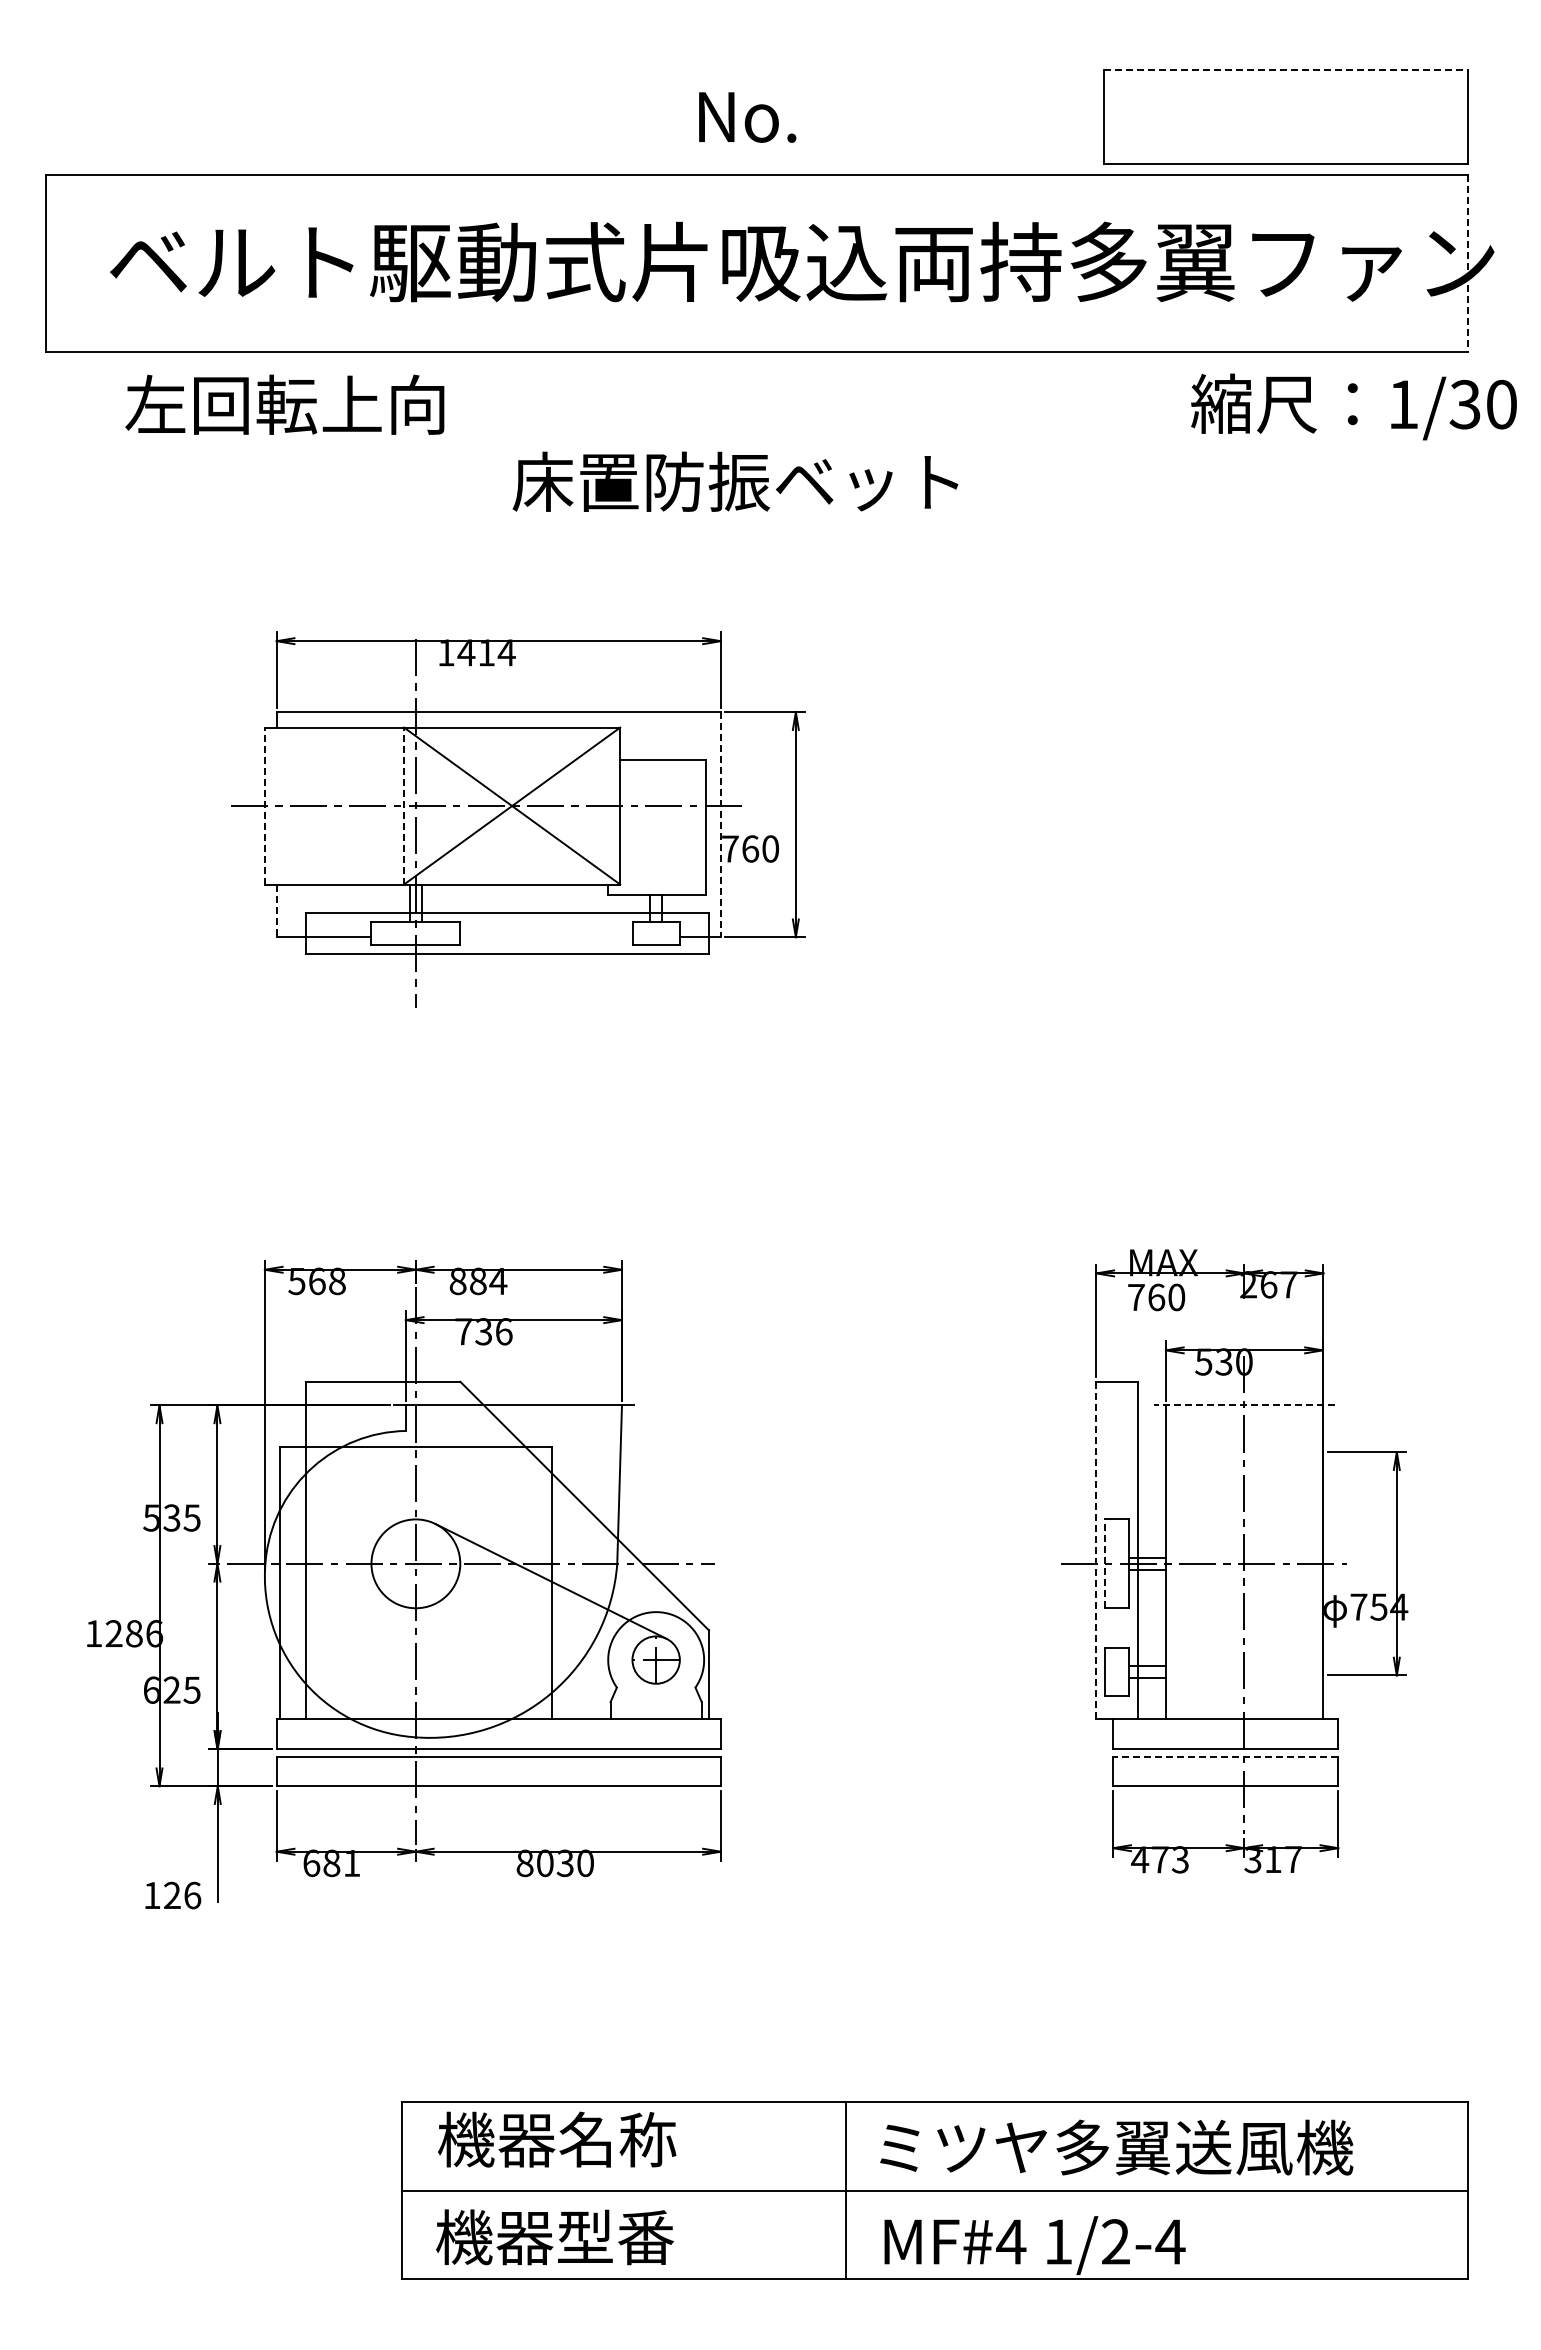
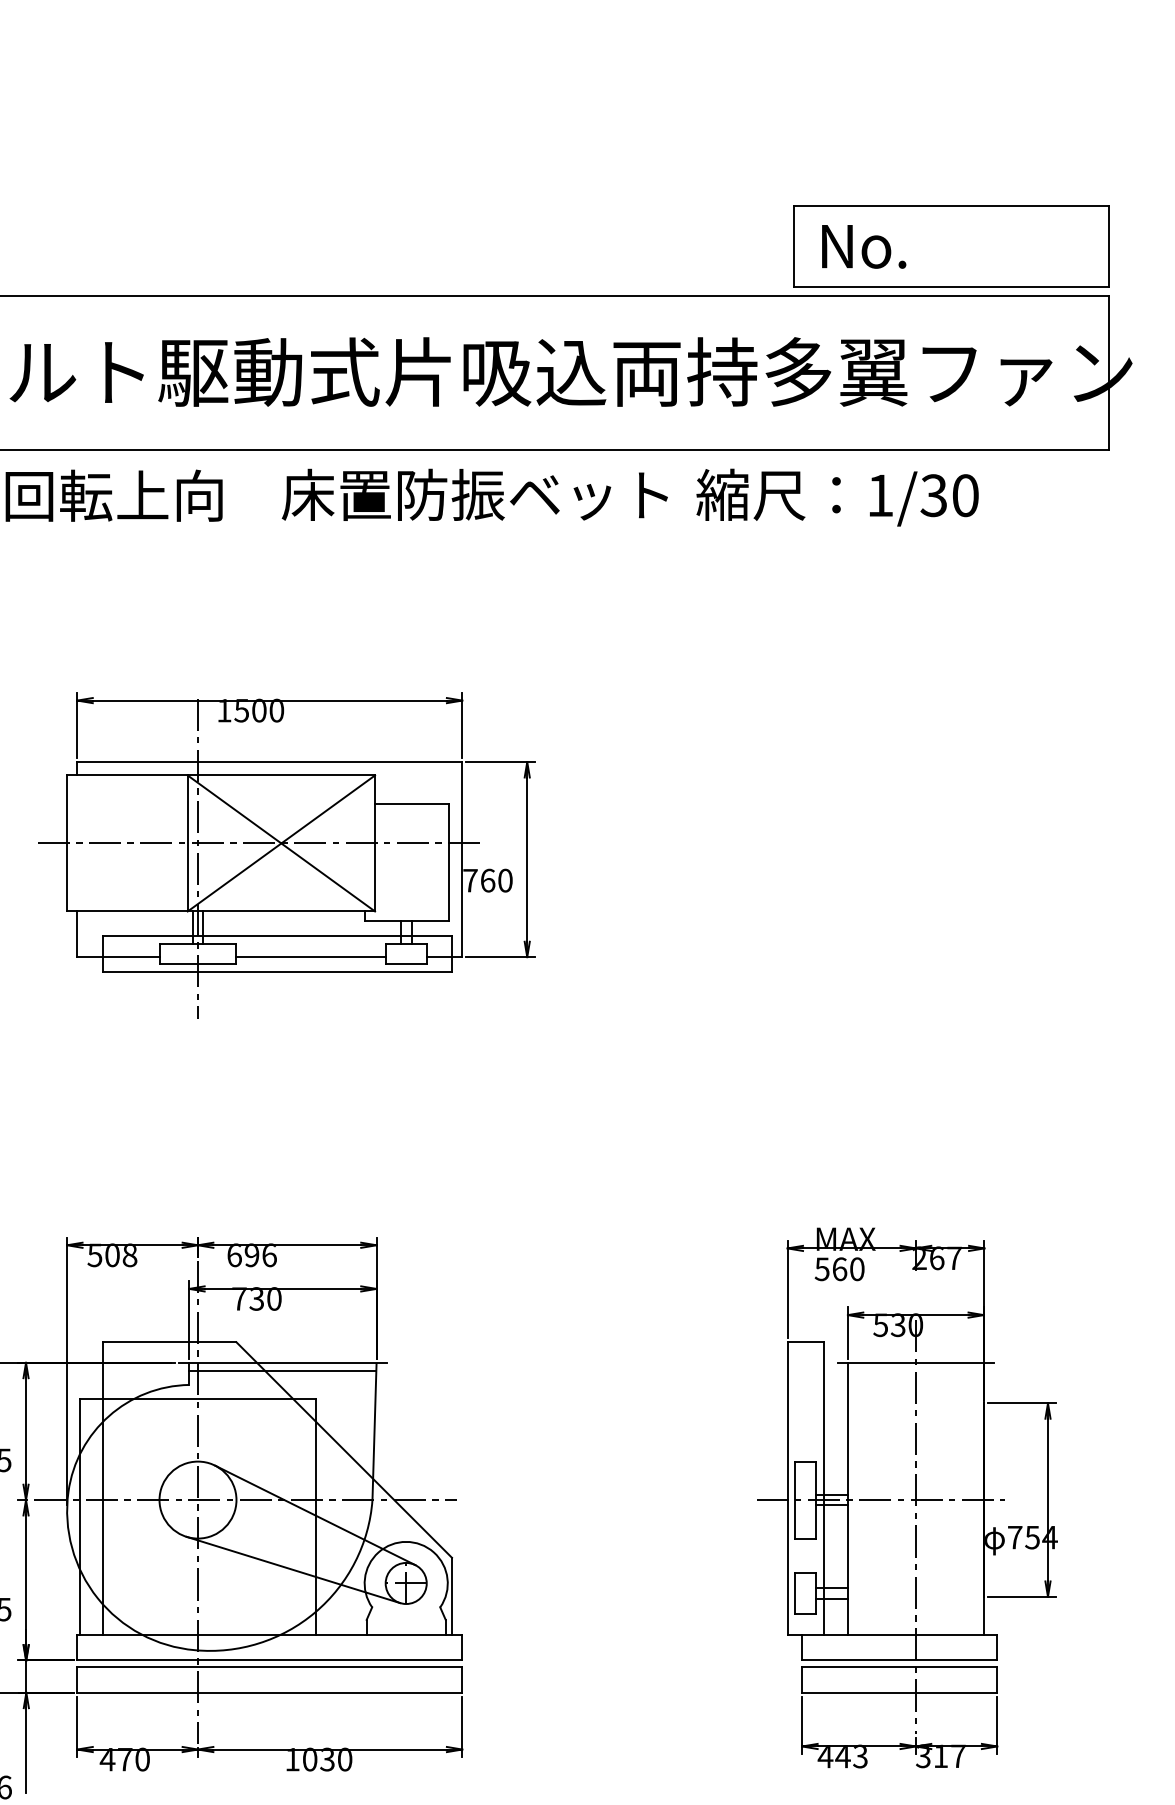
line: (1285, 70) -> (951, 206), dashed -> solid
text: (747, 117) -> (864, 246), moved
line: (1467, 263) -> (1109, 373), dashed -> solid
text: (1353, 406) -> (837, 497), moved
text: (735, 481) -> (474, 494), moved
text: (486, 652) -> (259, 710), 1414 -> 1500
line: (265, 805) -> (67, 842), dashed -> solid
line: (404, 805) -> (188, 842), dashed -> solid
line: (720, 824) -> (461, 859), dashed -> solid
line: (276, 911) -> (77, 934), dashed -> solid
line: (546, 937) -> (311, 957), added
text: (317, 1281) -> (112, 1255), 568 -> 508
text: (478, 1281) -> (252, 1255), 884 -> 696
text: (1135, 1297) -> (821, 1269), 760 -> 560
text: (504, 1331) -> (274, 1298), 736 -> 730
line: (1243, 1405) -> (915, 1362), dashed -> solid
line: (513, 1414) -> (282, 1370), added
line: (1096, 1550) -> (787, 1488), dashed -> solid
line: (1105, 1563) -> (795, 1499), dashed -> solid
line: (525, 1644) -> (292, 1569), added
line: (1225, 1756) -> (899, 1667), dashed -> solid
text: (1160, 1859) -> (843, 1756), 473 -> 443
text: (331, 1863) -> (124, 1759), 681 -> 470
text: (524, 1863) -> (292, 1759), 8030 -> 1030

